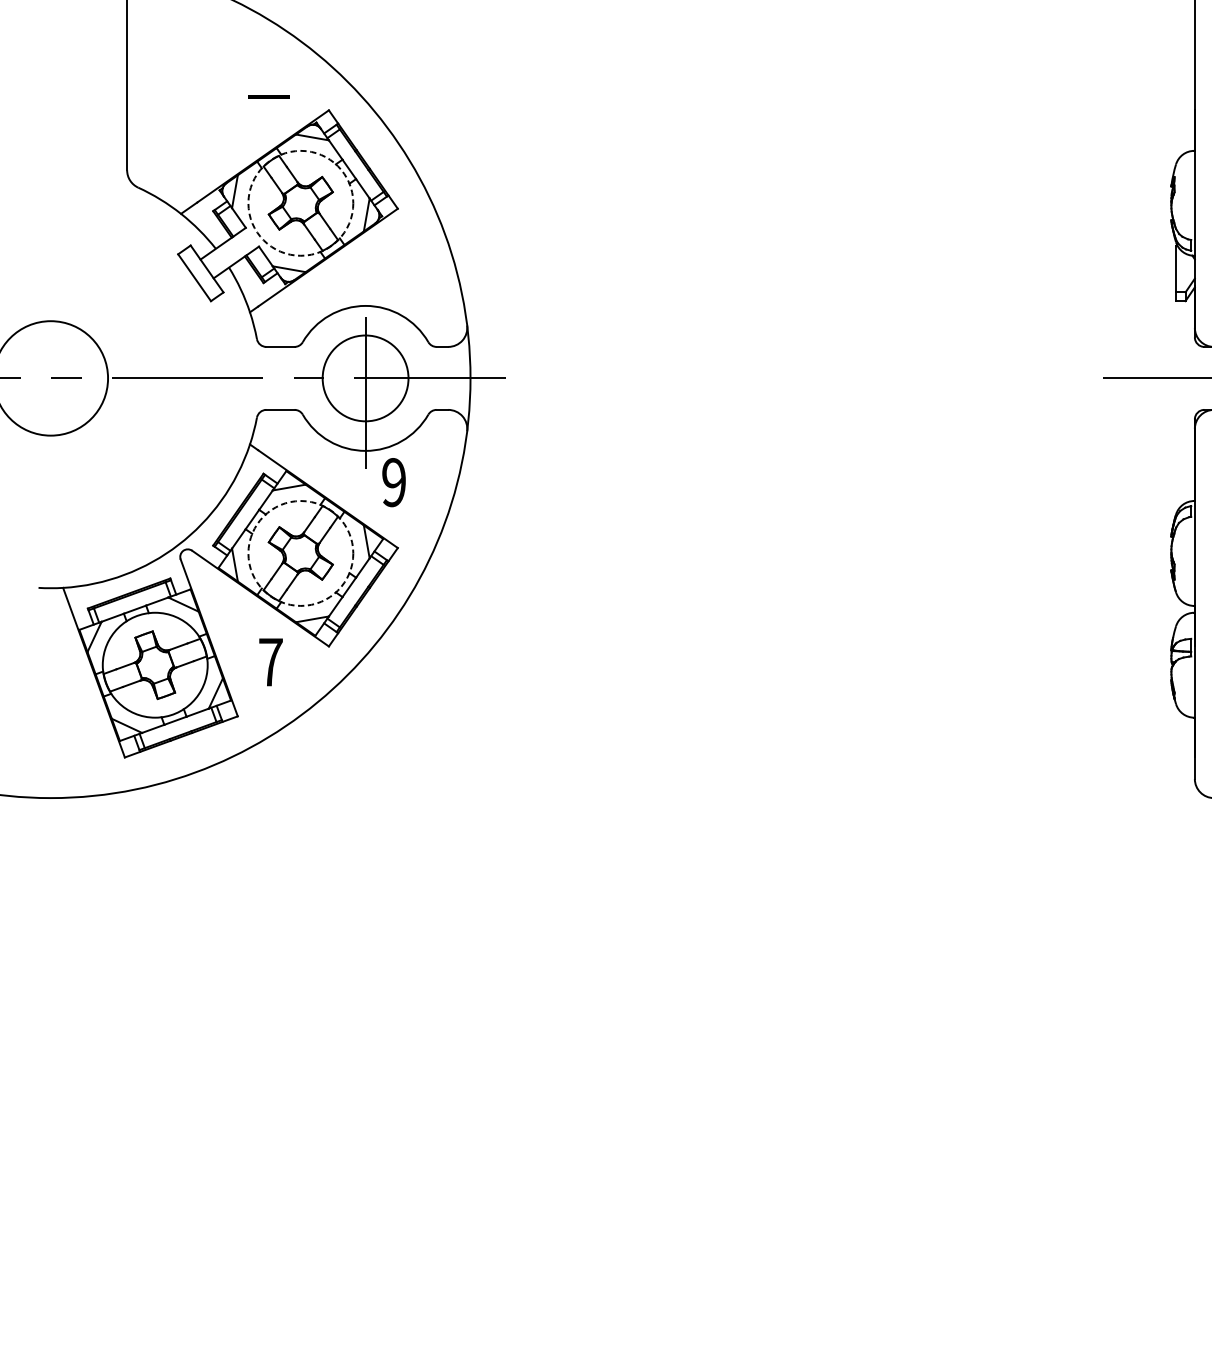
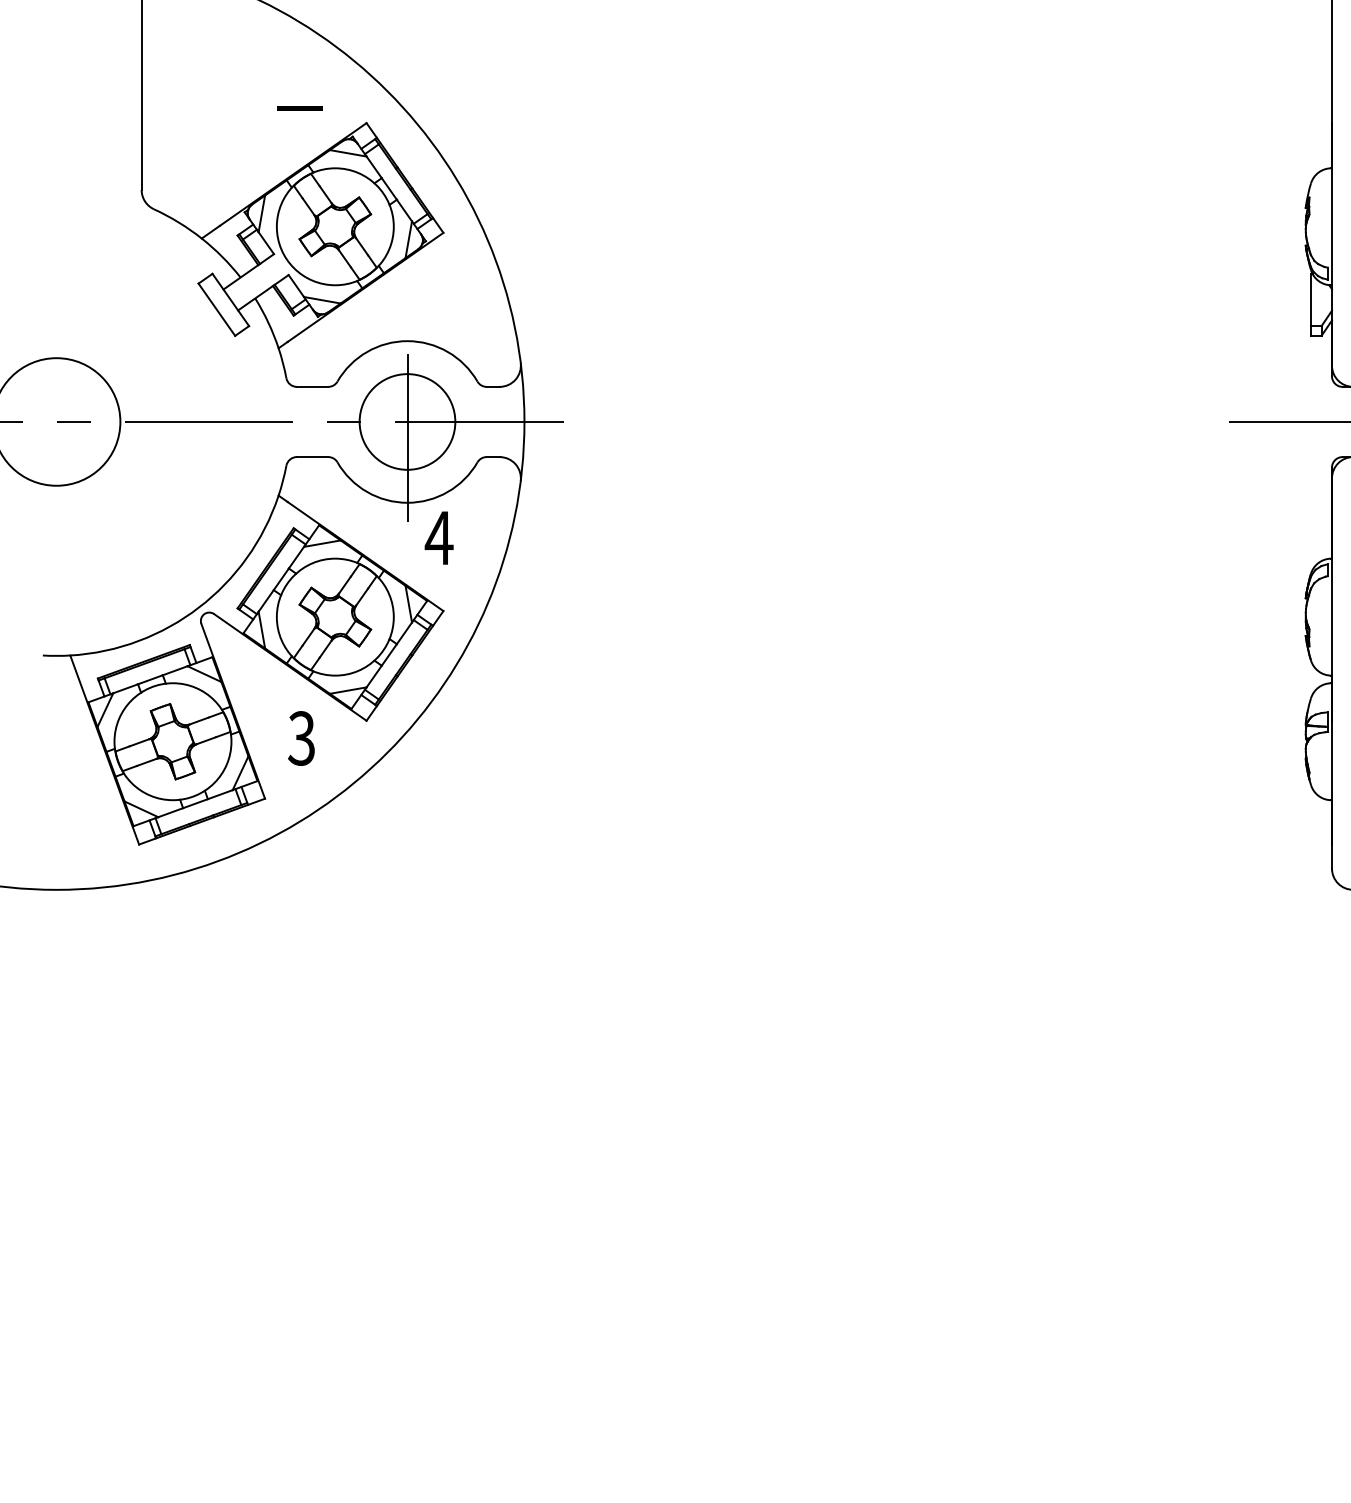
circle: (300, 203) -> (334, 226), dashed -> solid
text: (393, 482) -> (438, 537), 9 -> 4
circle: (300, 552) -> (334, 616), dashed -> solid
text: (270, 662) -> (301, 738), 7 -> 3

